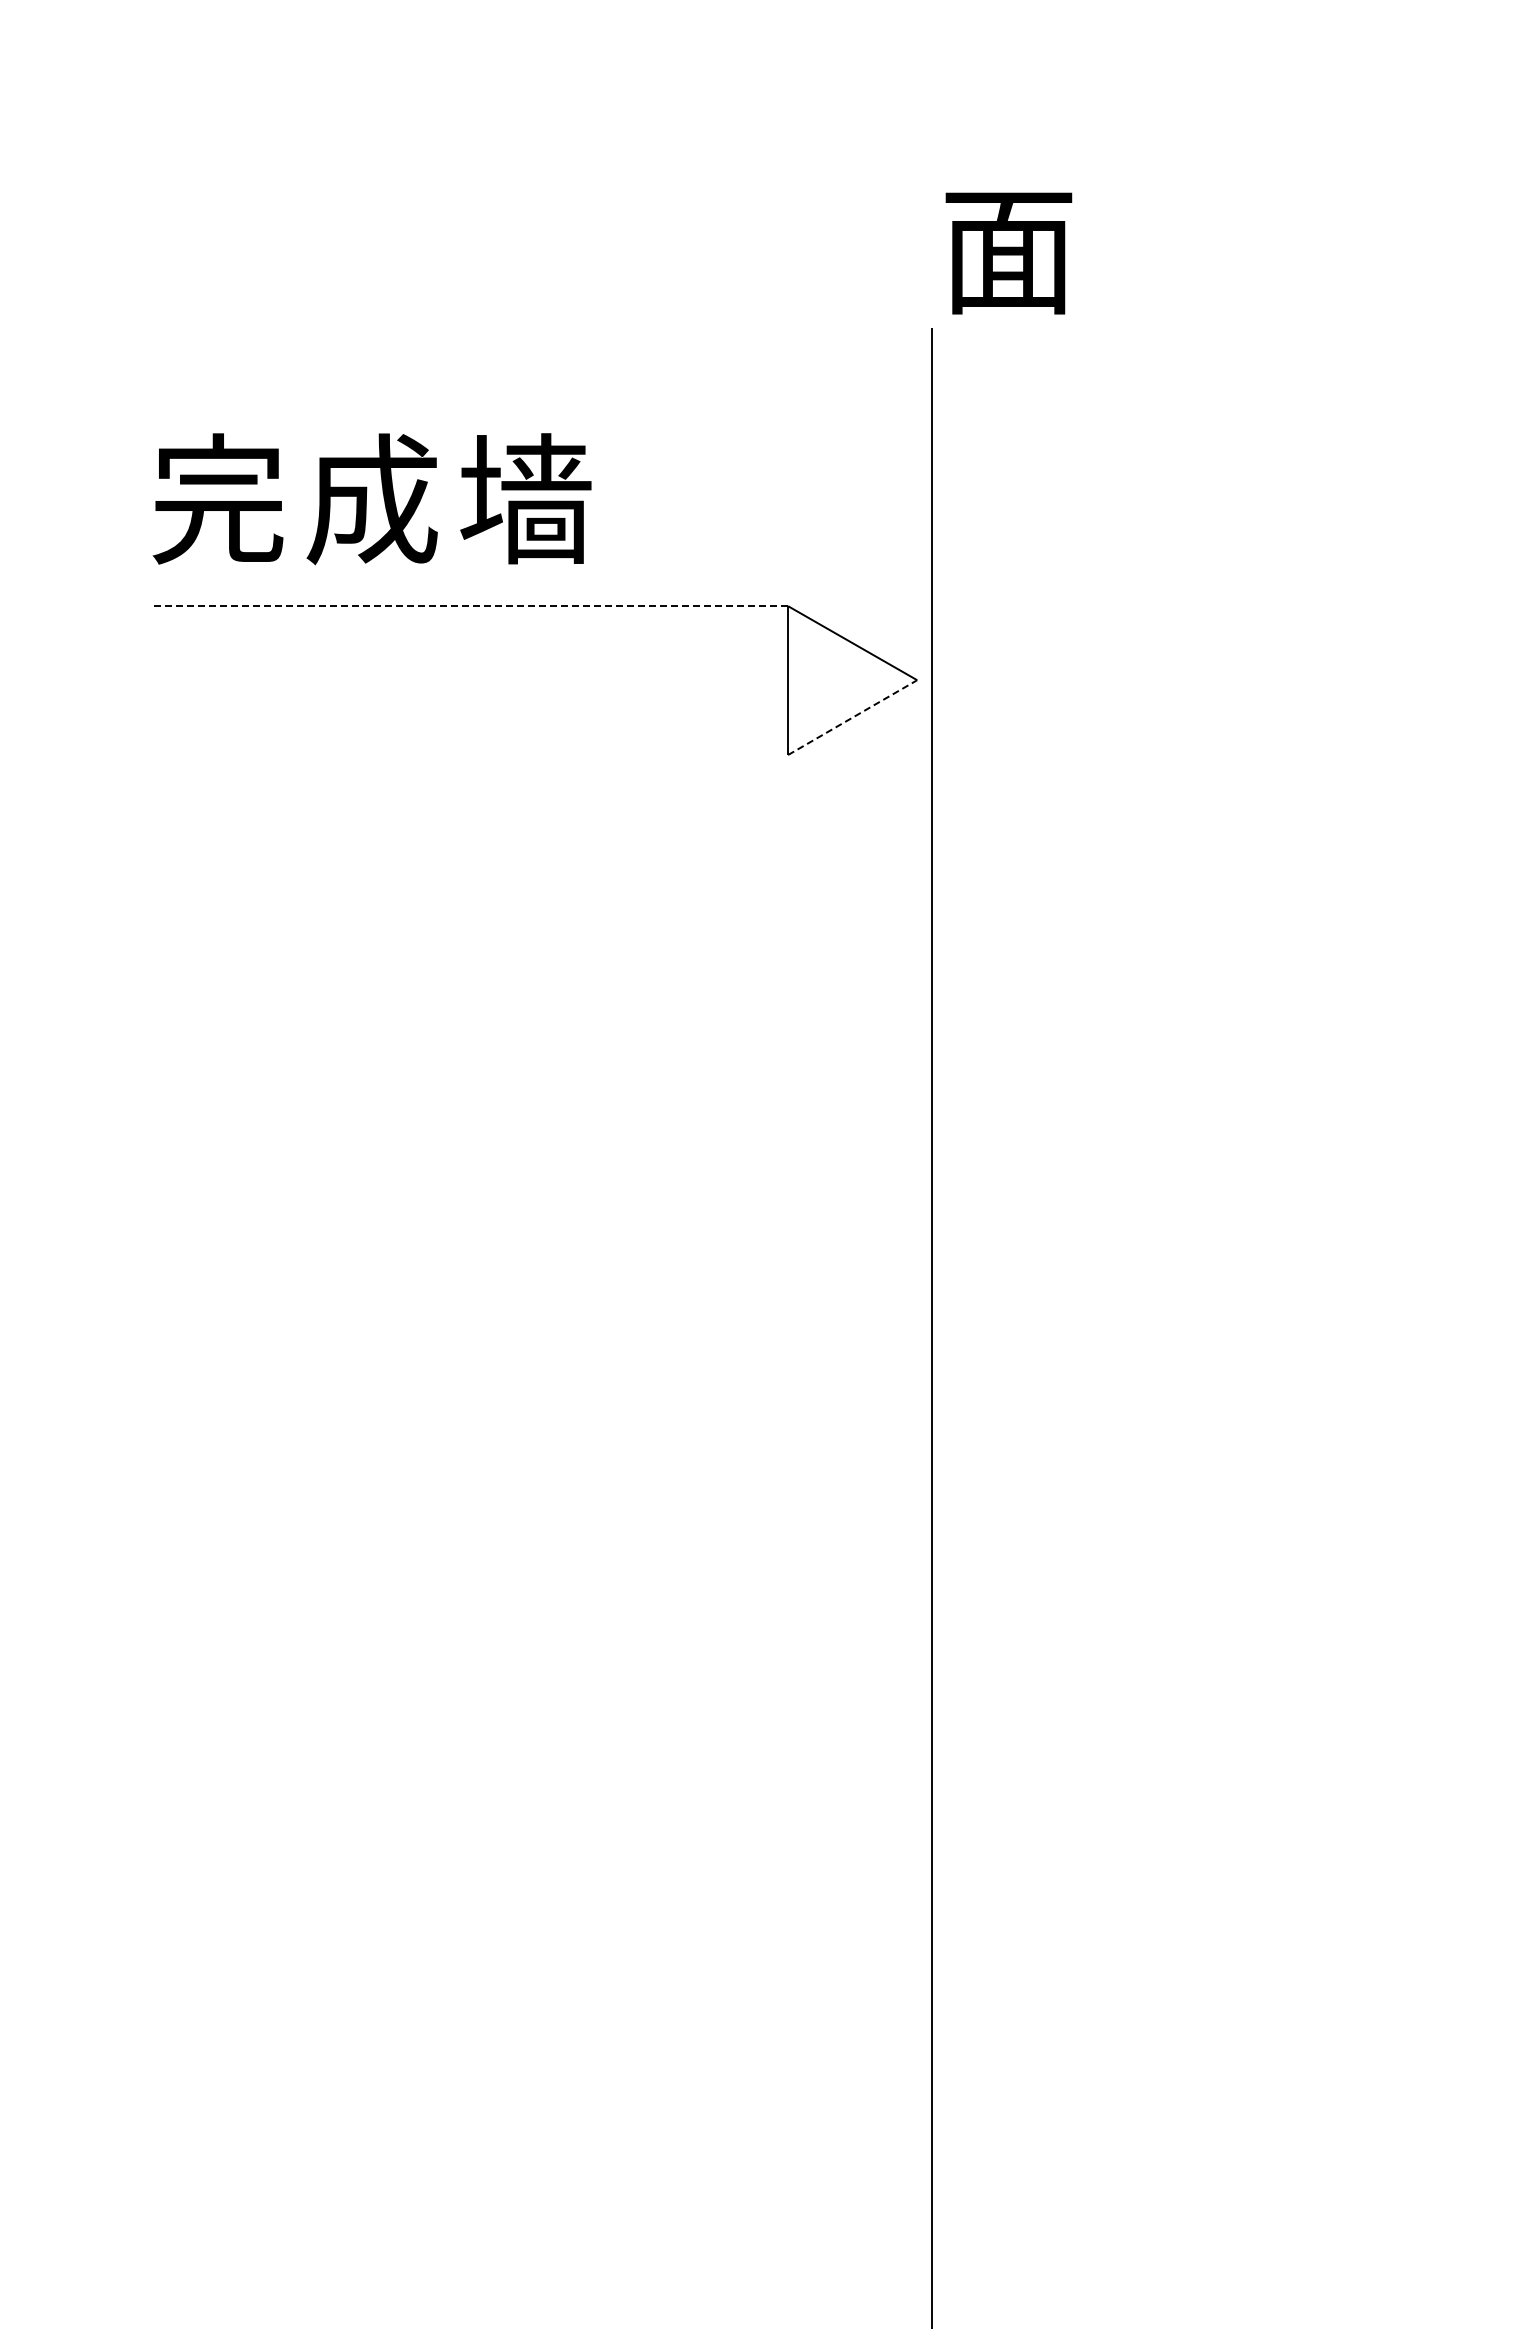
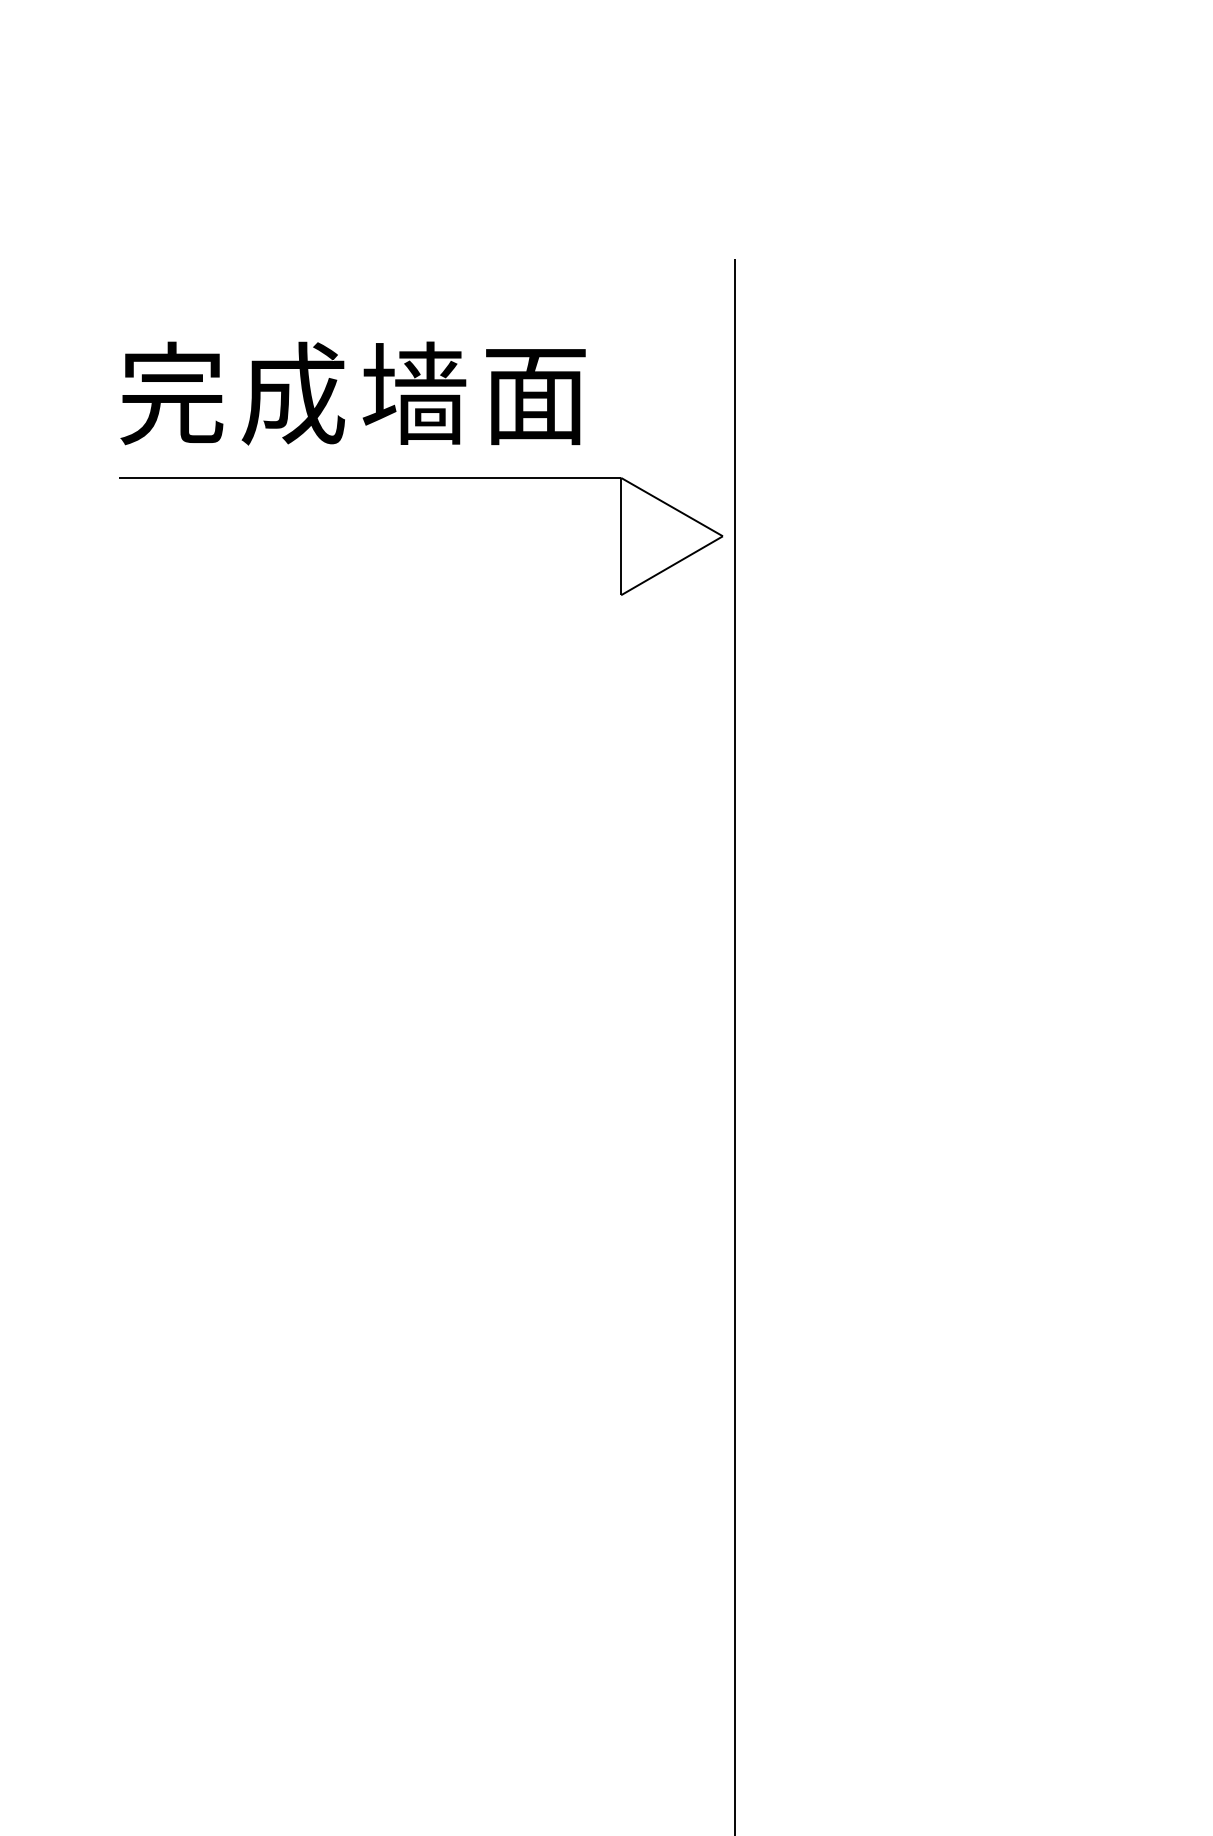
text: (1008, 253) -> (535, 396), moved
line: (469, 606) -> (370, 478), dashed -> solid
line: (852, 717) -> (671, 565), dashed -> solid

